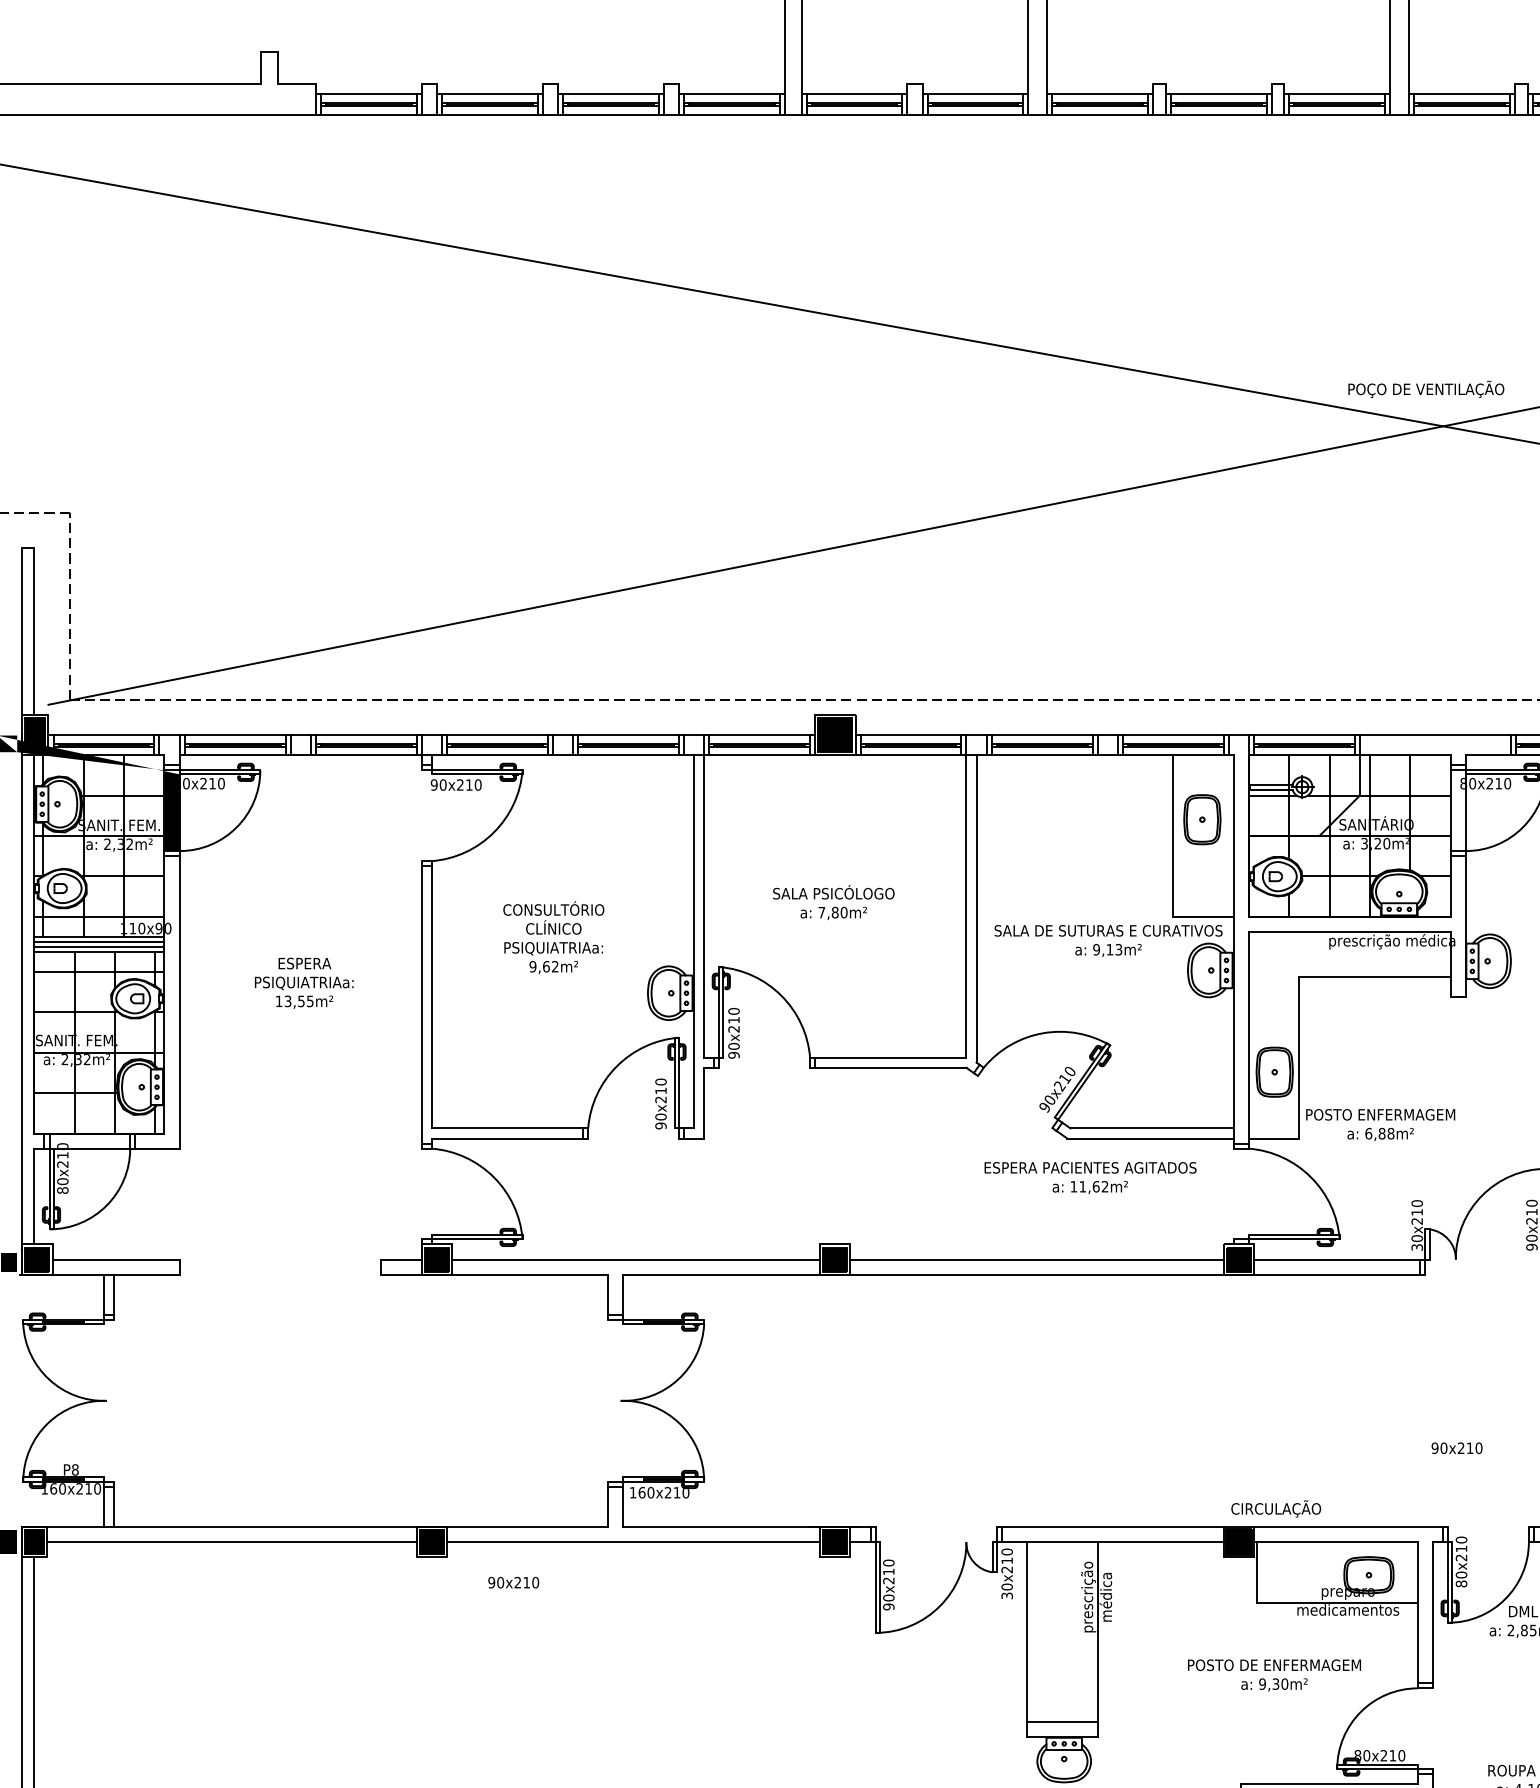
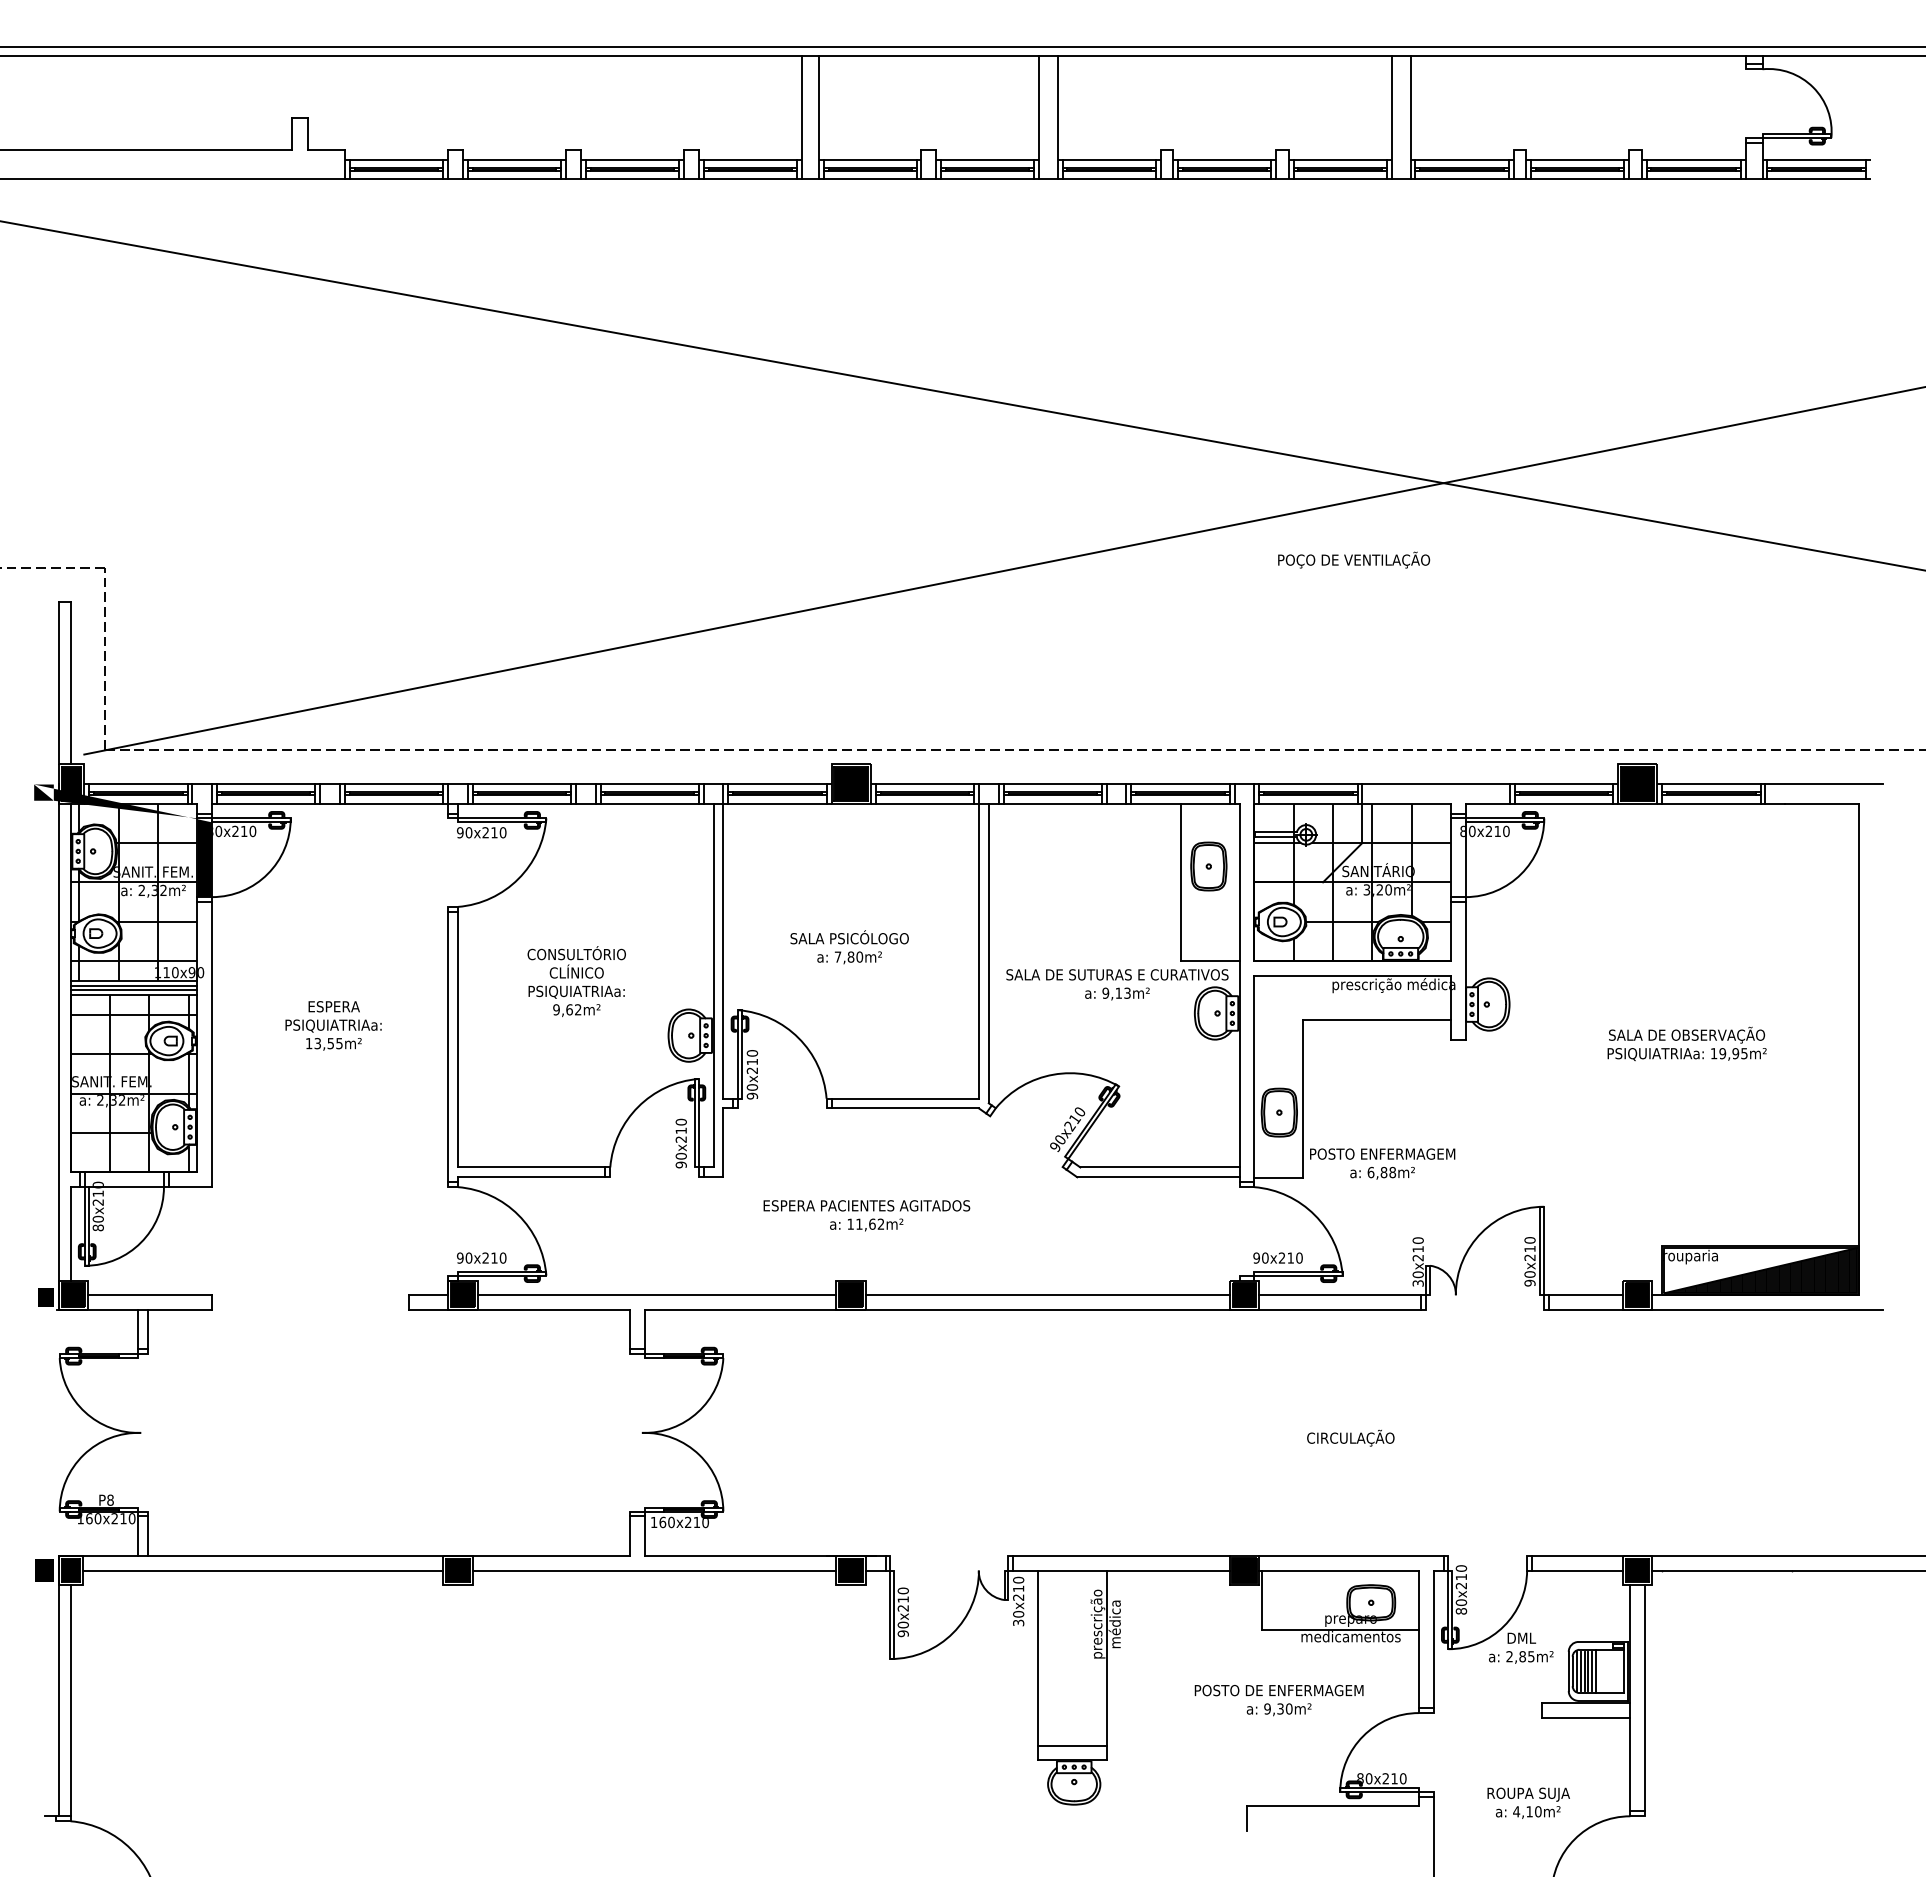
text: (1426, 388) -> (1354, 559), moved
text: (1090, 1177) -> (866, 1215), moved
text: (1456, 1447) -> (1277, 1257), moved
text: (1275, 1508) -> (1350, 1437), moved
text: (513, 1582) -> (481, 1257), moved

